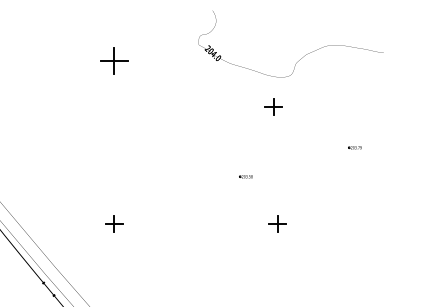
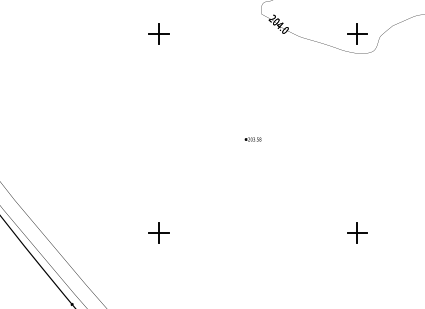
part: (114, 60) -> (158, 33), size x0.62
part: (273, 106) -> (357, 33), moved
part: (245, 176) -> (252, 139), moved

